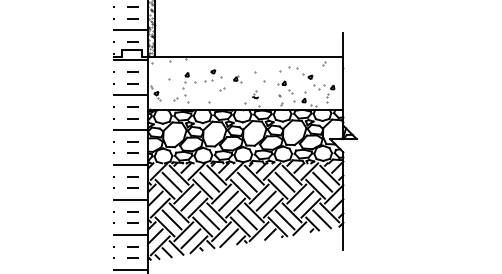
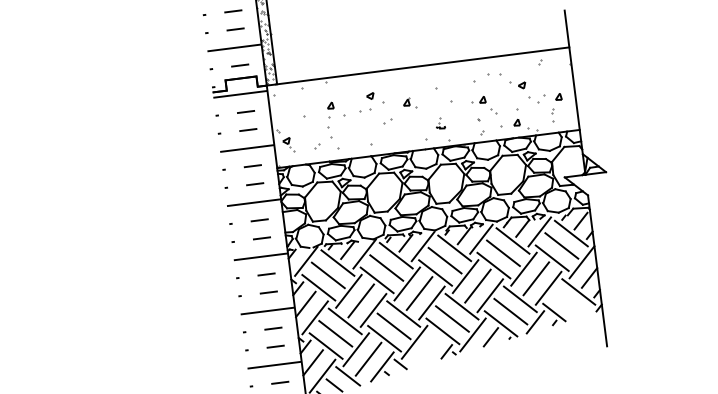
line: (321, 219) -> (567, 303), removed
line: (228, 237) -> (426, 349), removed

